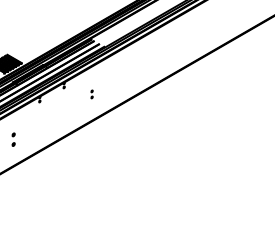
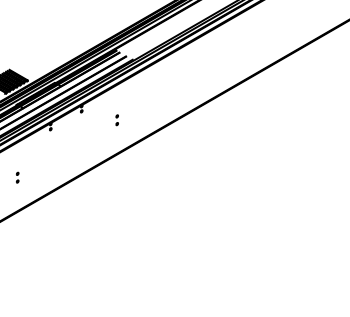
part: (13, 139) -> (17, 177), size x0.62

